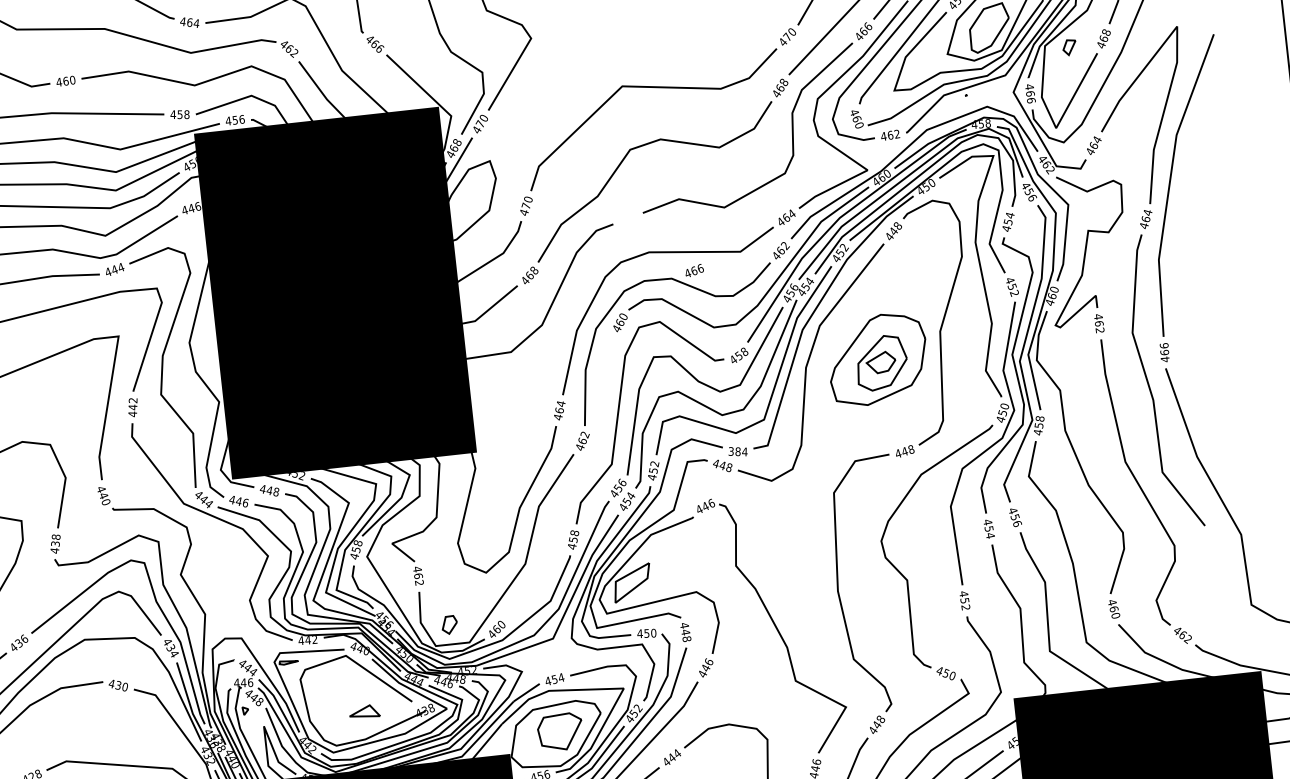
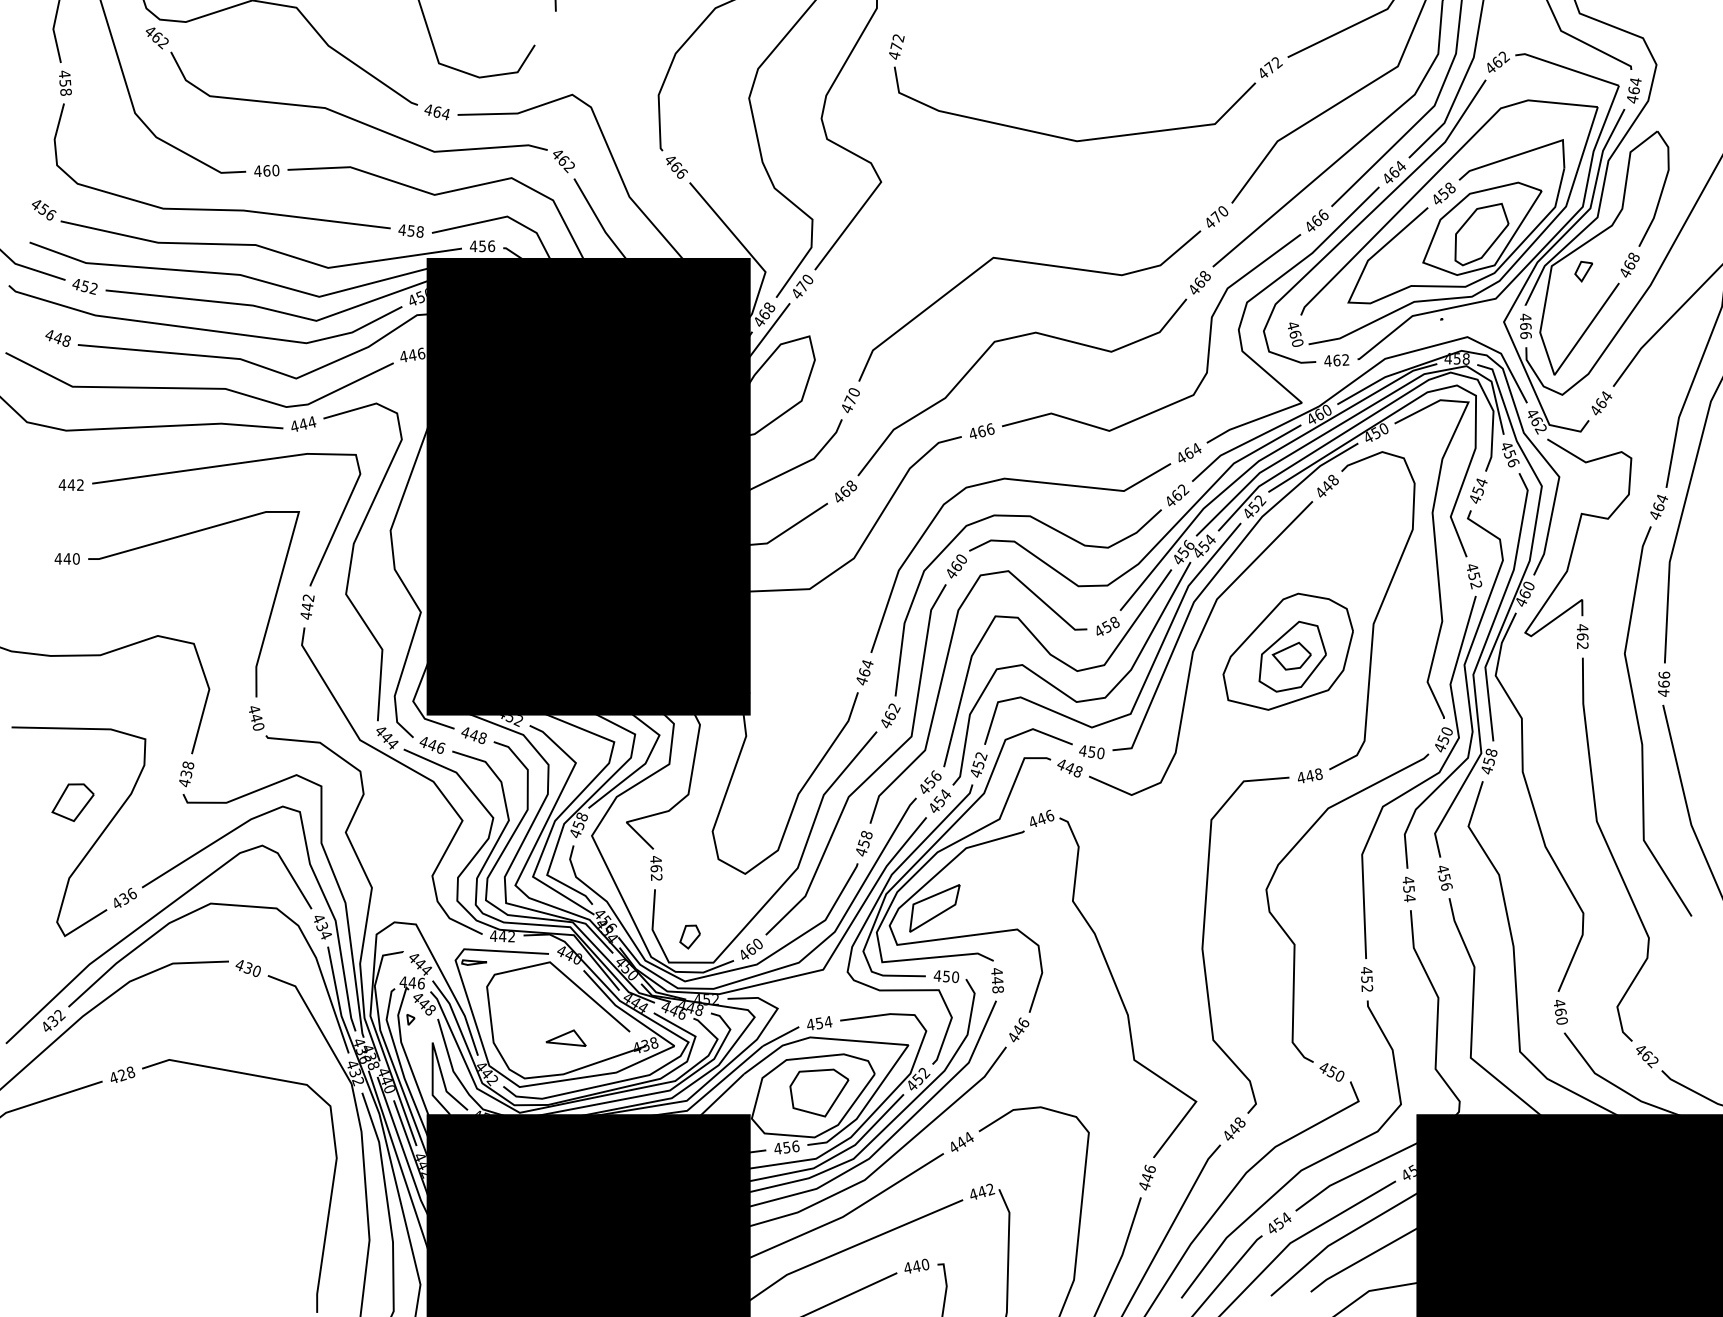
text: (694, 270) -> (982, 430), moved
text: (737, 452) -> (1091, 752), 384 -> 450
curve: (572, 487) -> (870, 774), added

